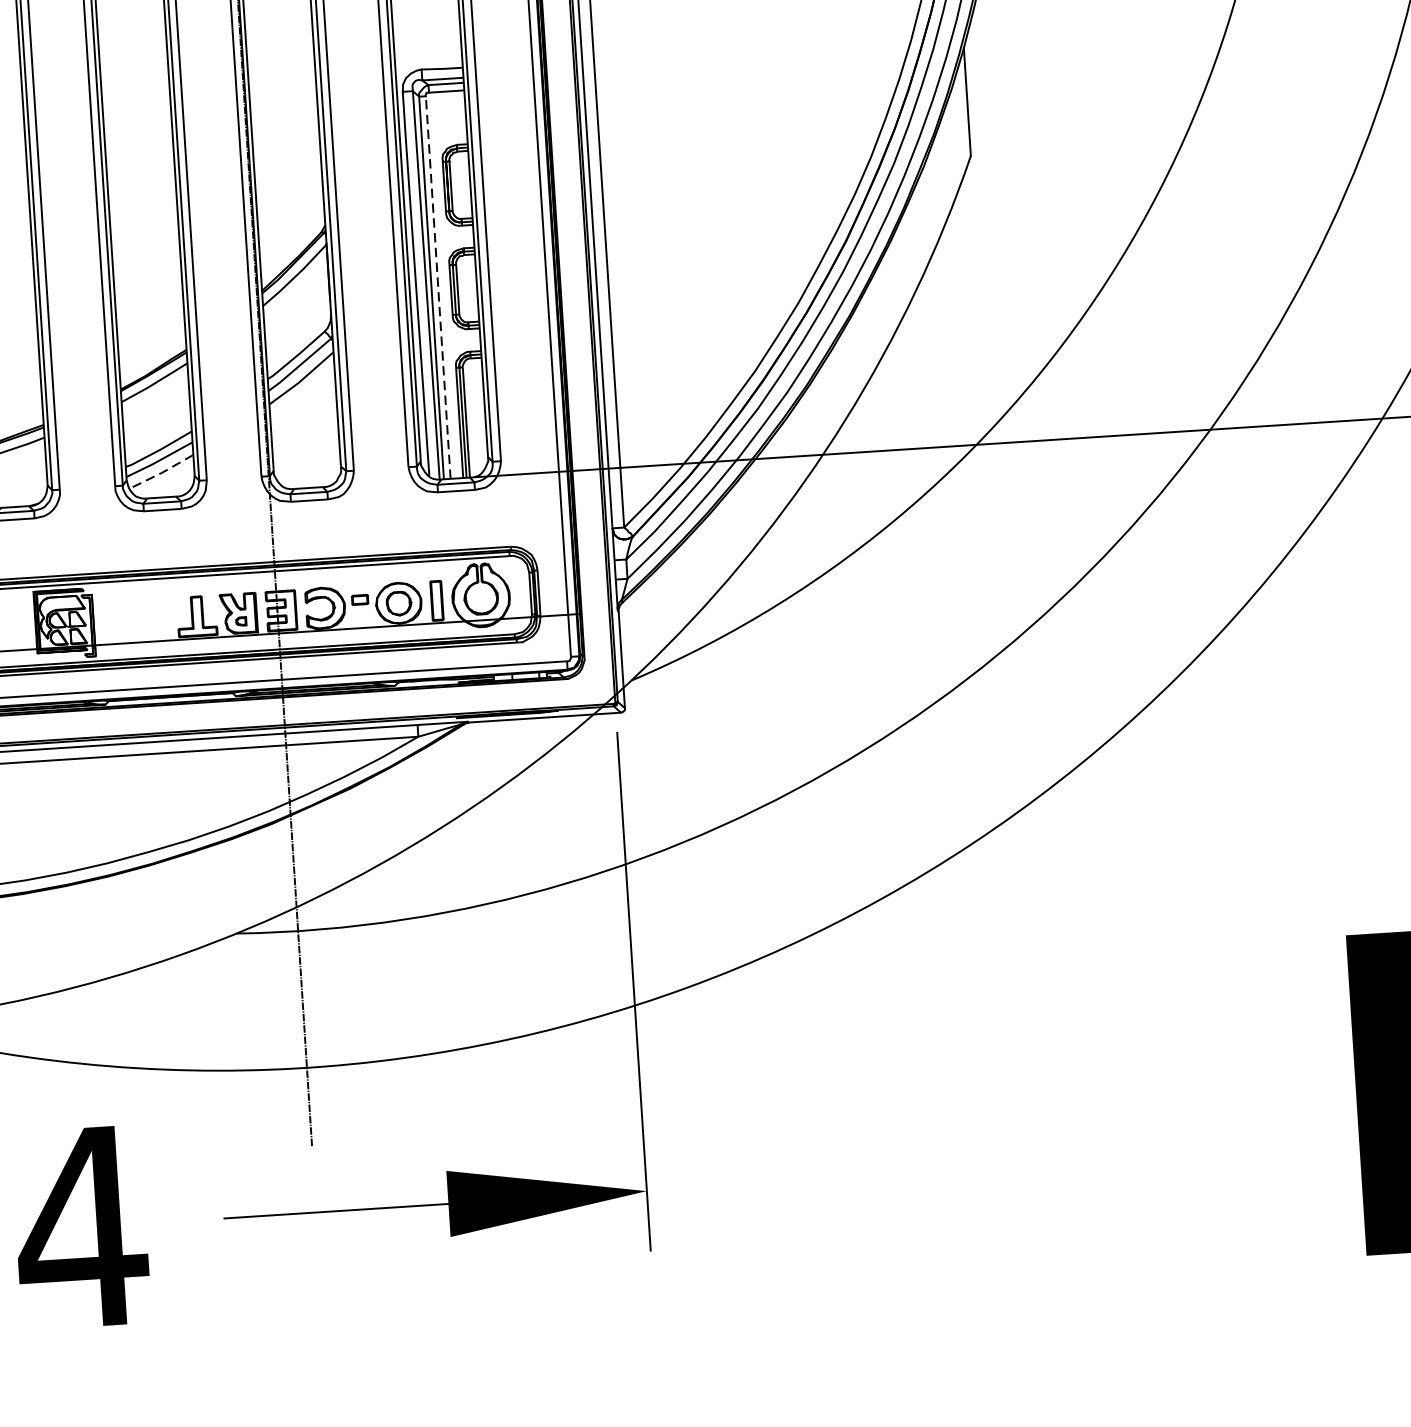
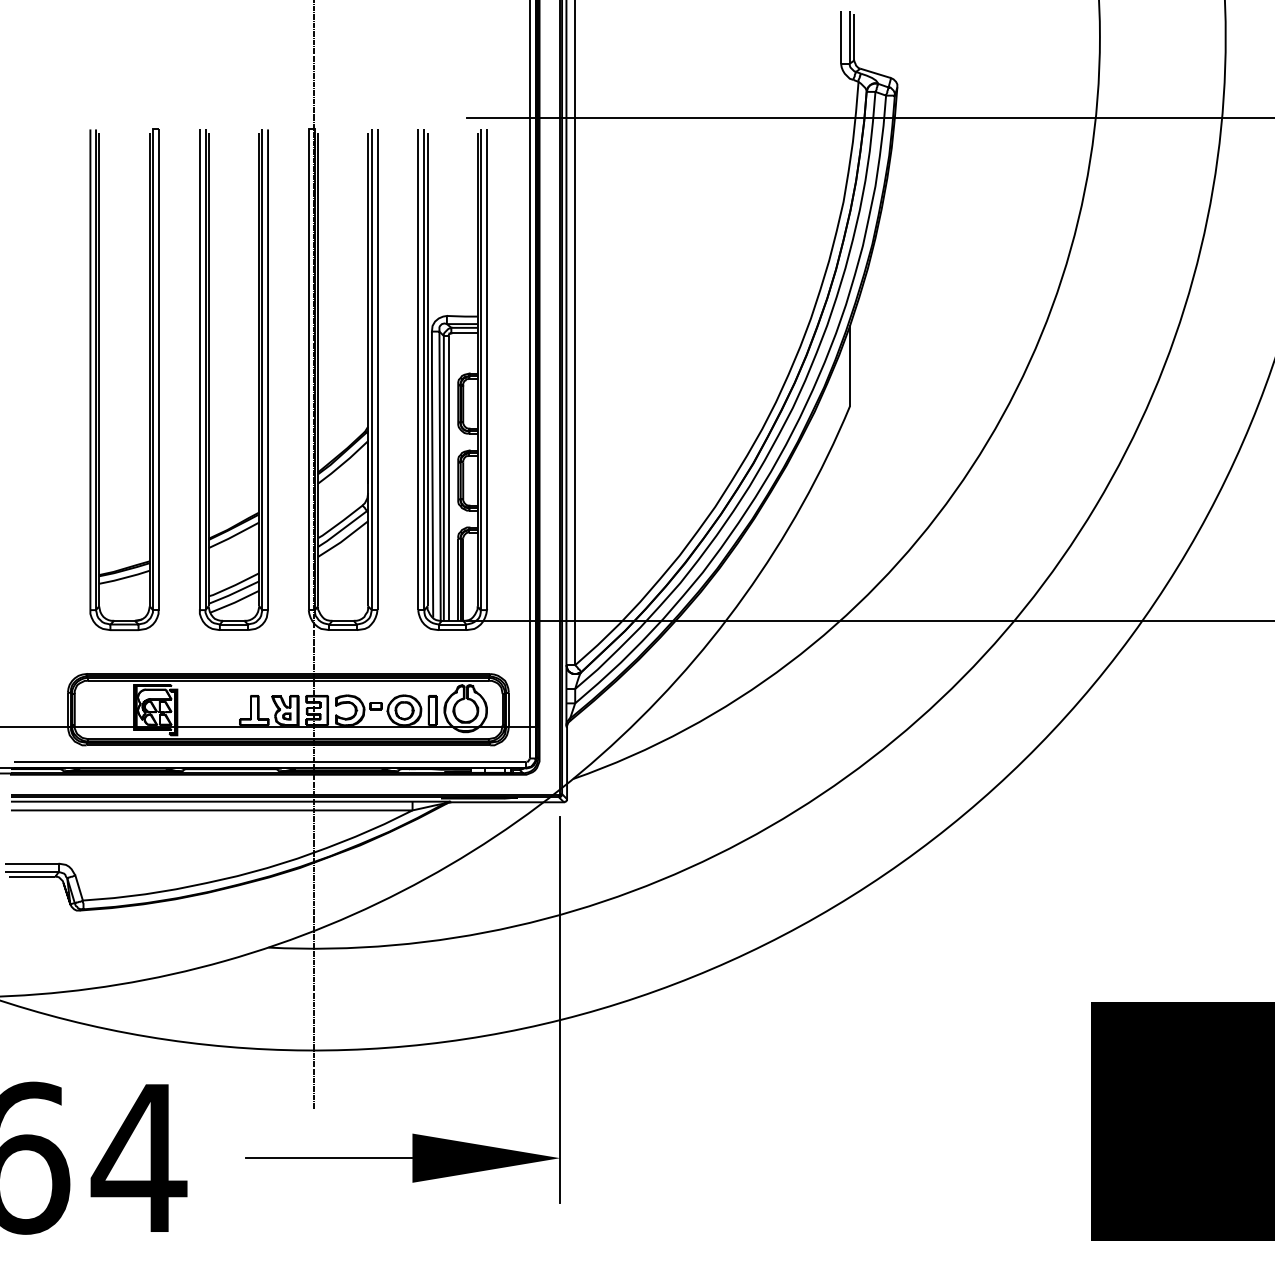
line: (437, 286) -> (448, 477), dashed -> solid
line: (161, 472) -> (234, 602), dashed -> solid

